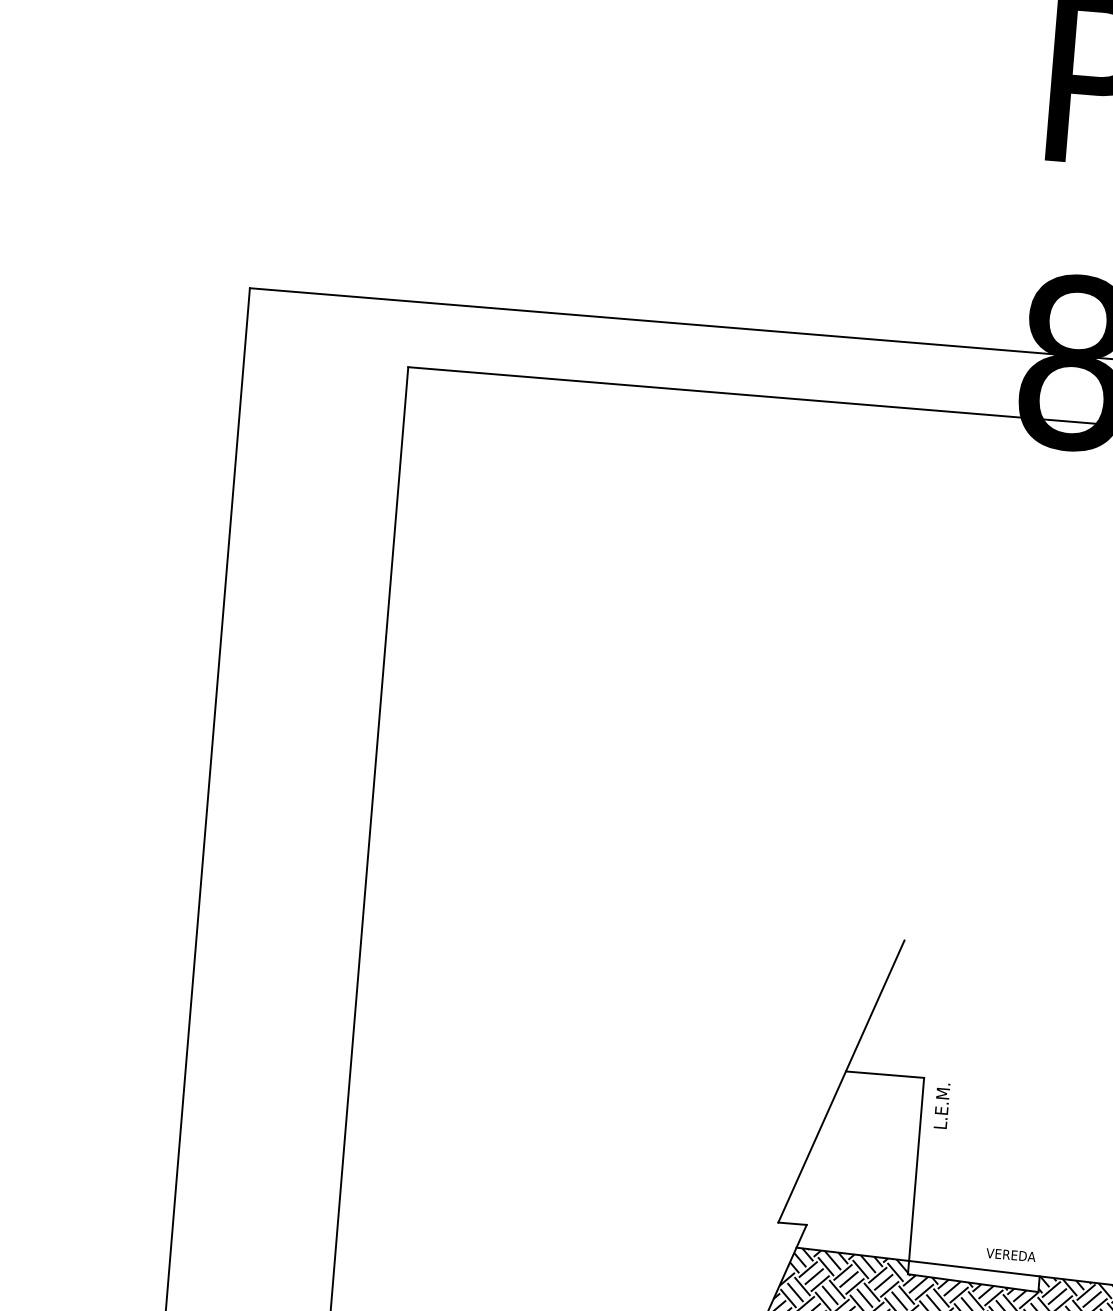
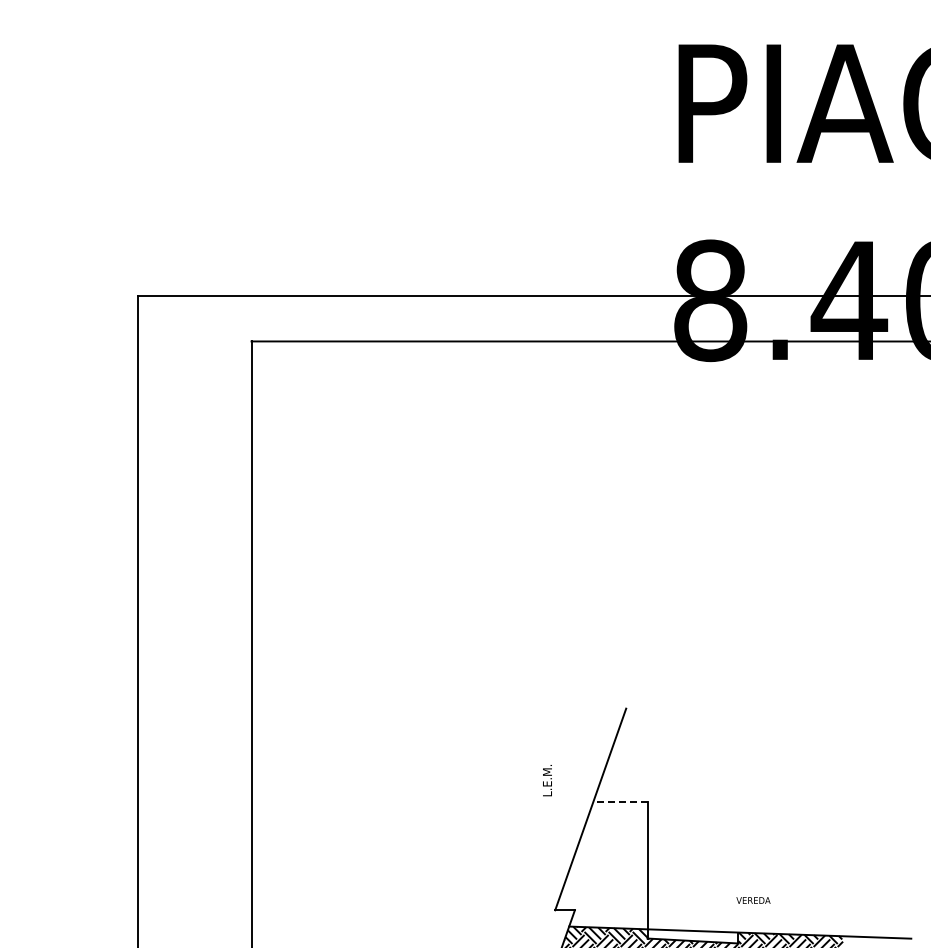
line: (883, 1074) -> (619, 802), solid -> dashed
text: (942, 1105) -> (547, 780), moved
text: (1011, 1255) -> (753, 900), moved

